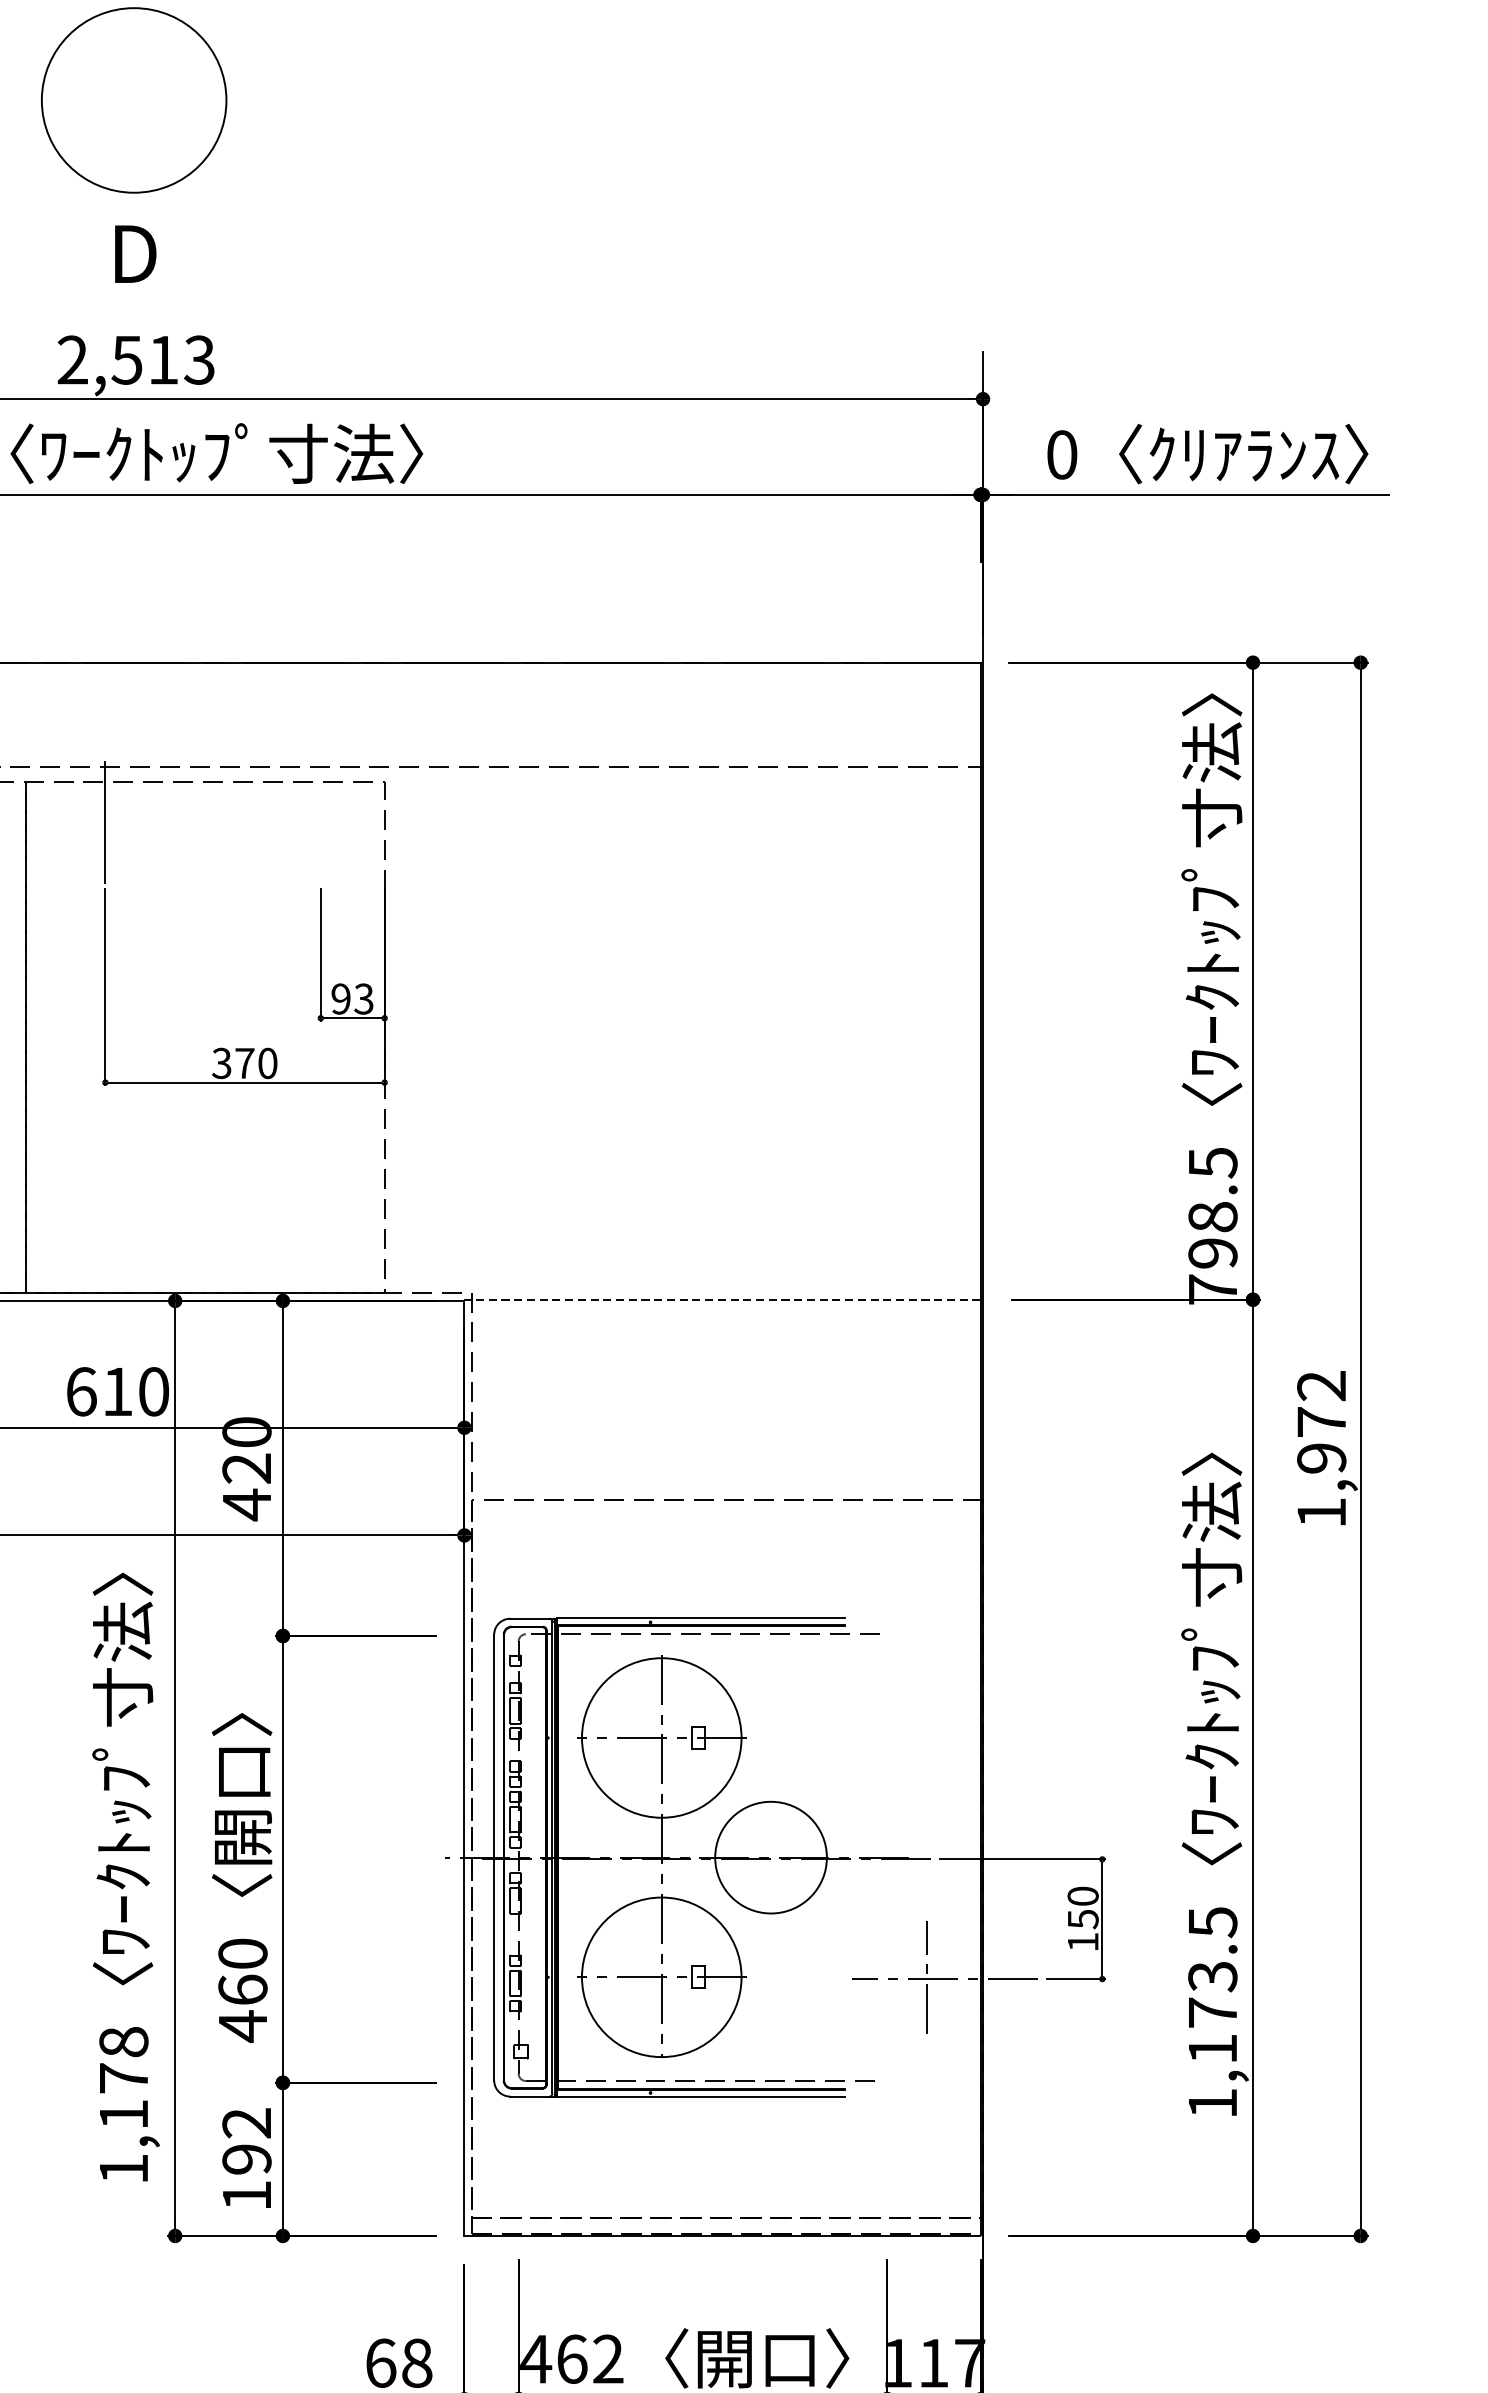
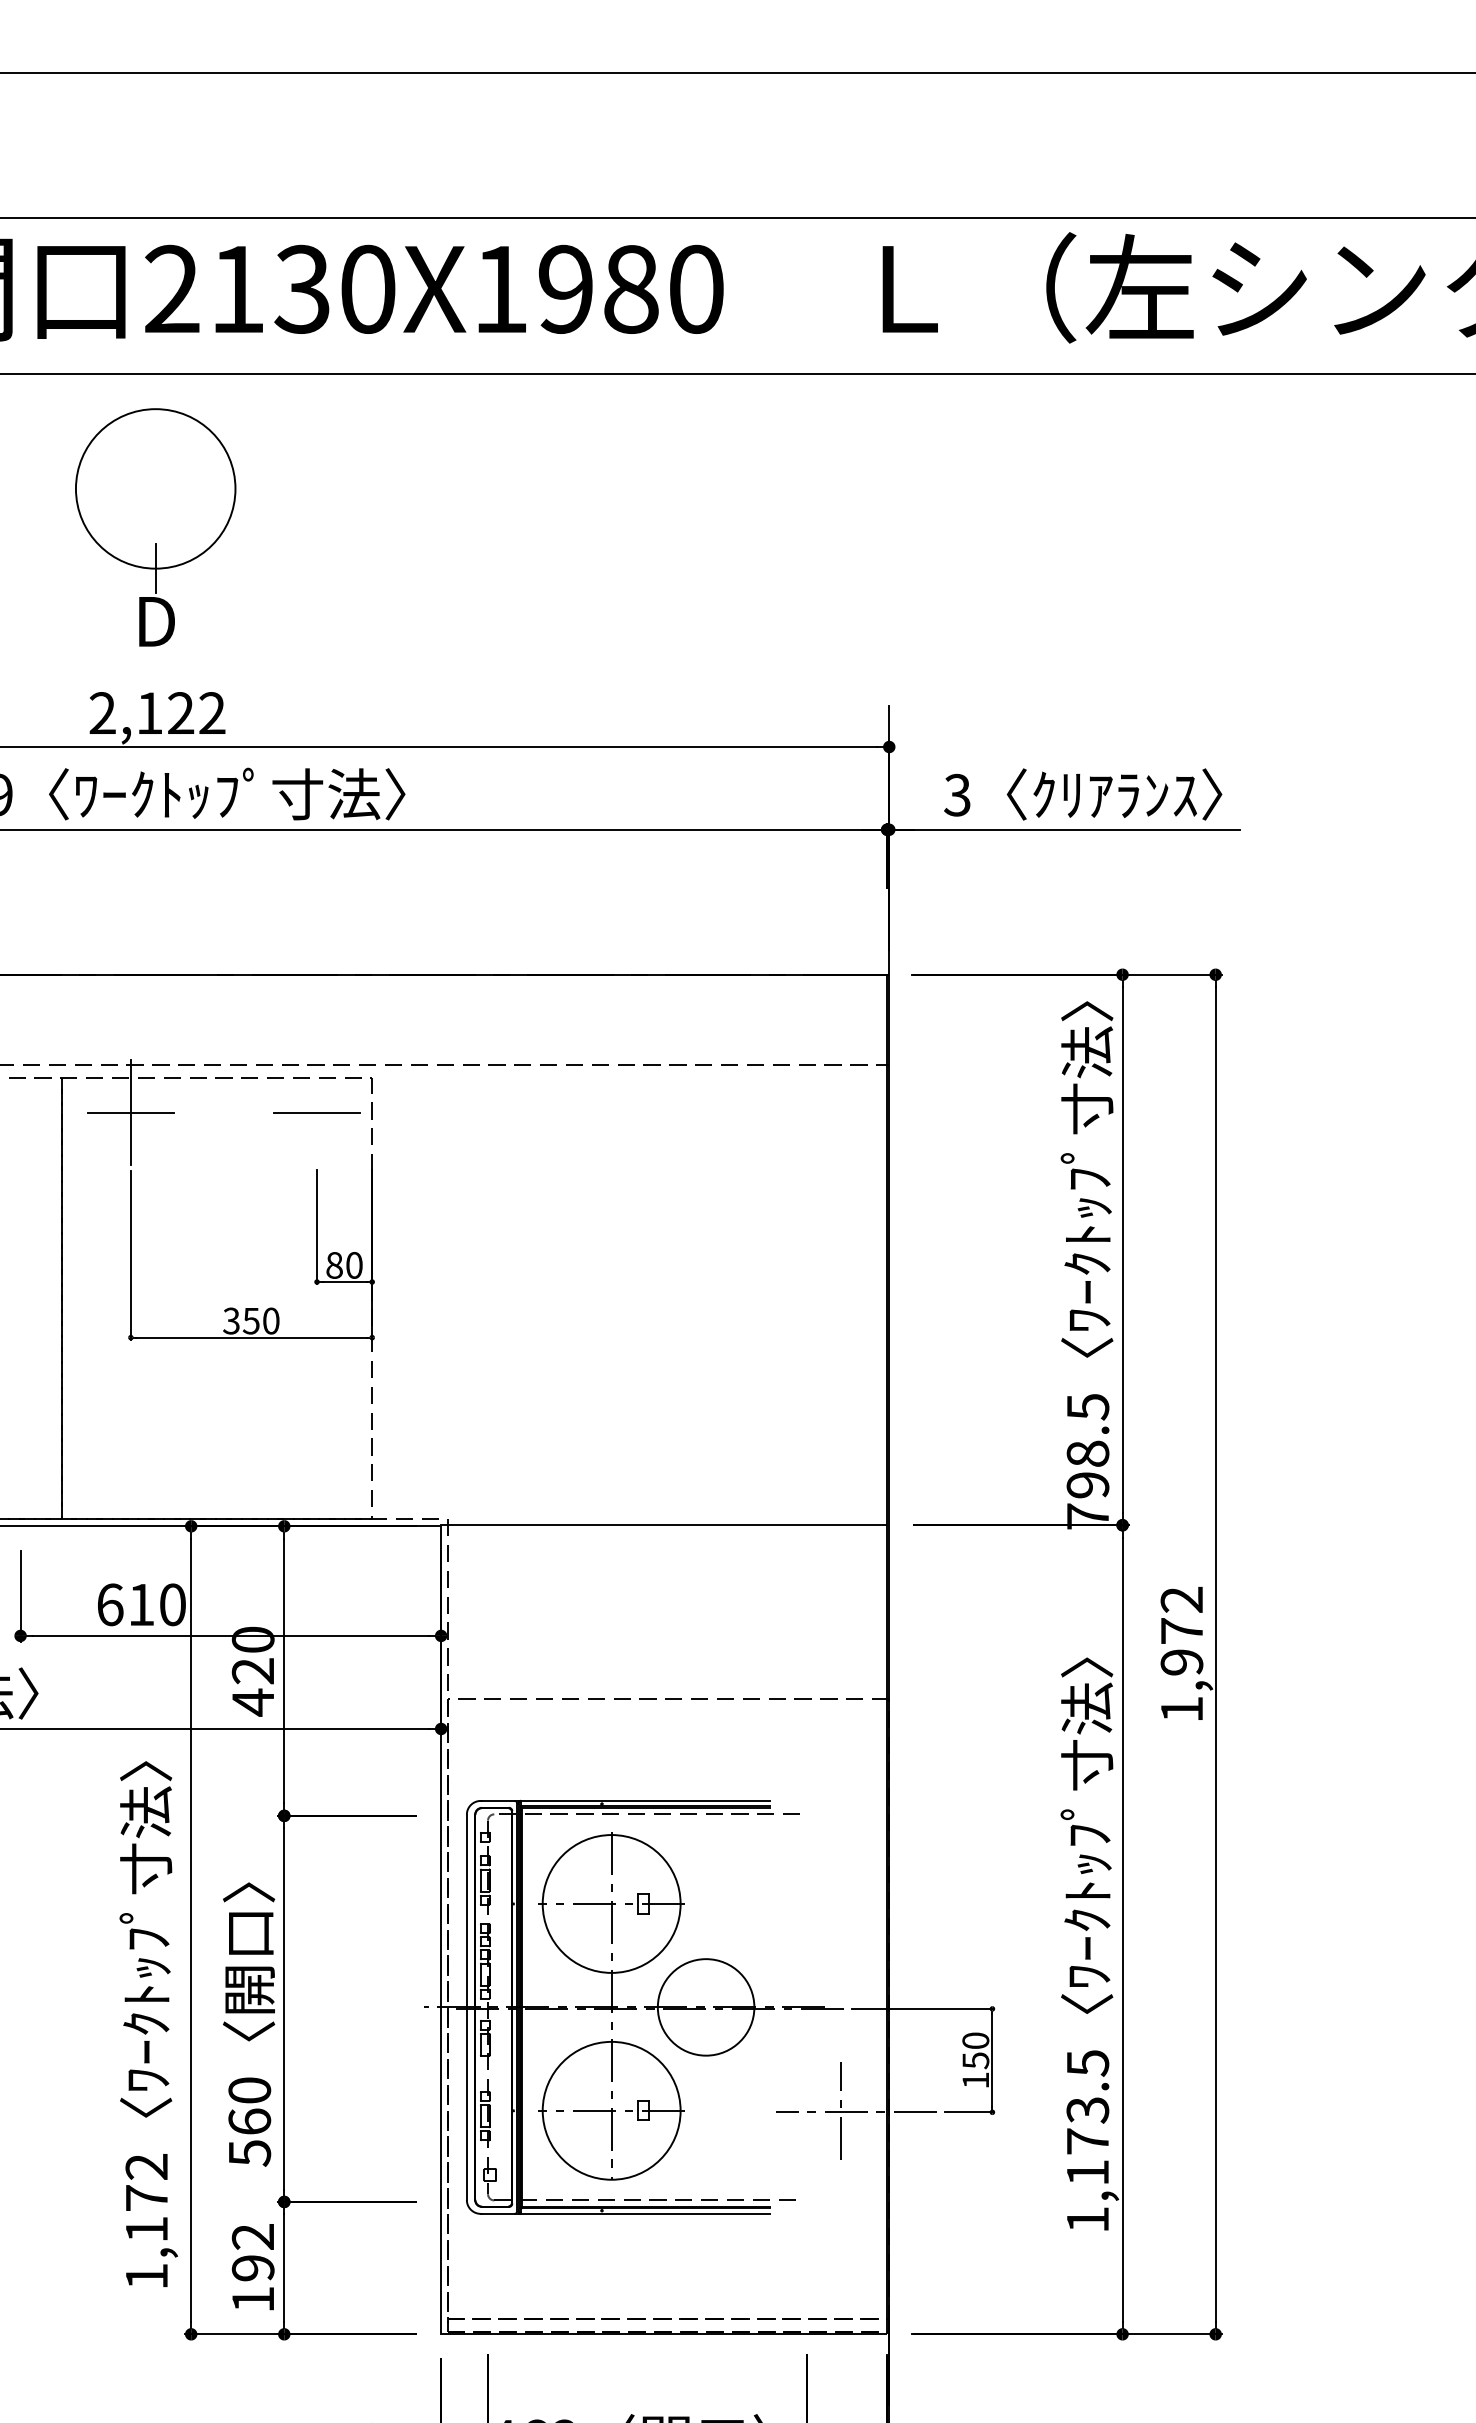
line: (133, 192) -> (155, 568), added
text: (162, 360) -> (180, 713), 2,513 -> 2,122
text: (1061, 455) -> (957, 795), 0 -> 3
line: (104, 822) -> (130, 1112), added
line: (320, 822) -> (316, 1112), added
text: (352, 999) -> (344, 1265), 93 -> 80
text: (243, 1063) -> (250, 1321), 370 -> 350
line: (720, 1299) -> (662, 1525), dashed -> solid
text: (243, 2026) -> (250, 2153), 460 -> 560
text: (123, 2041) -> (146, 2166), 1,178 -> 1,172

